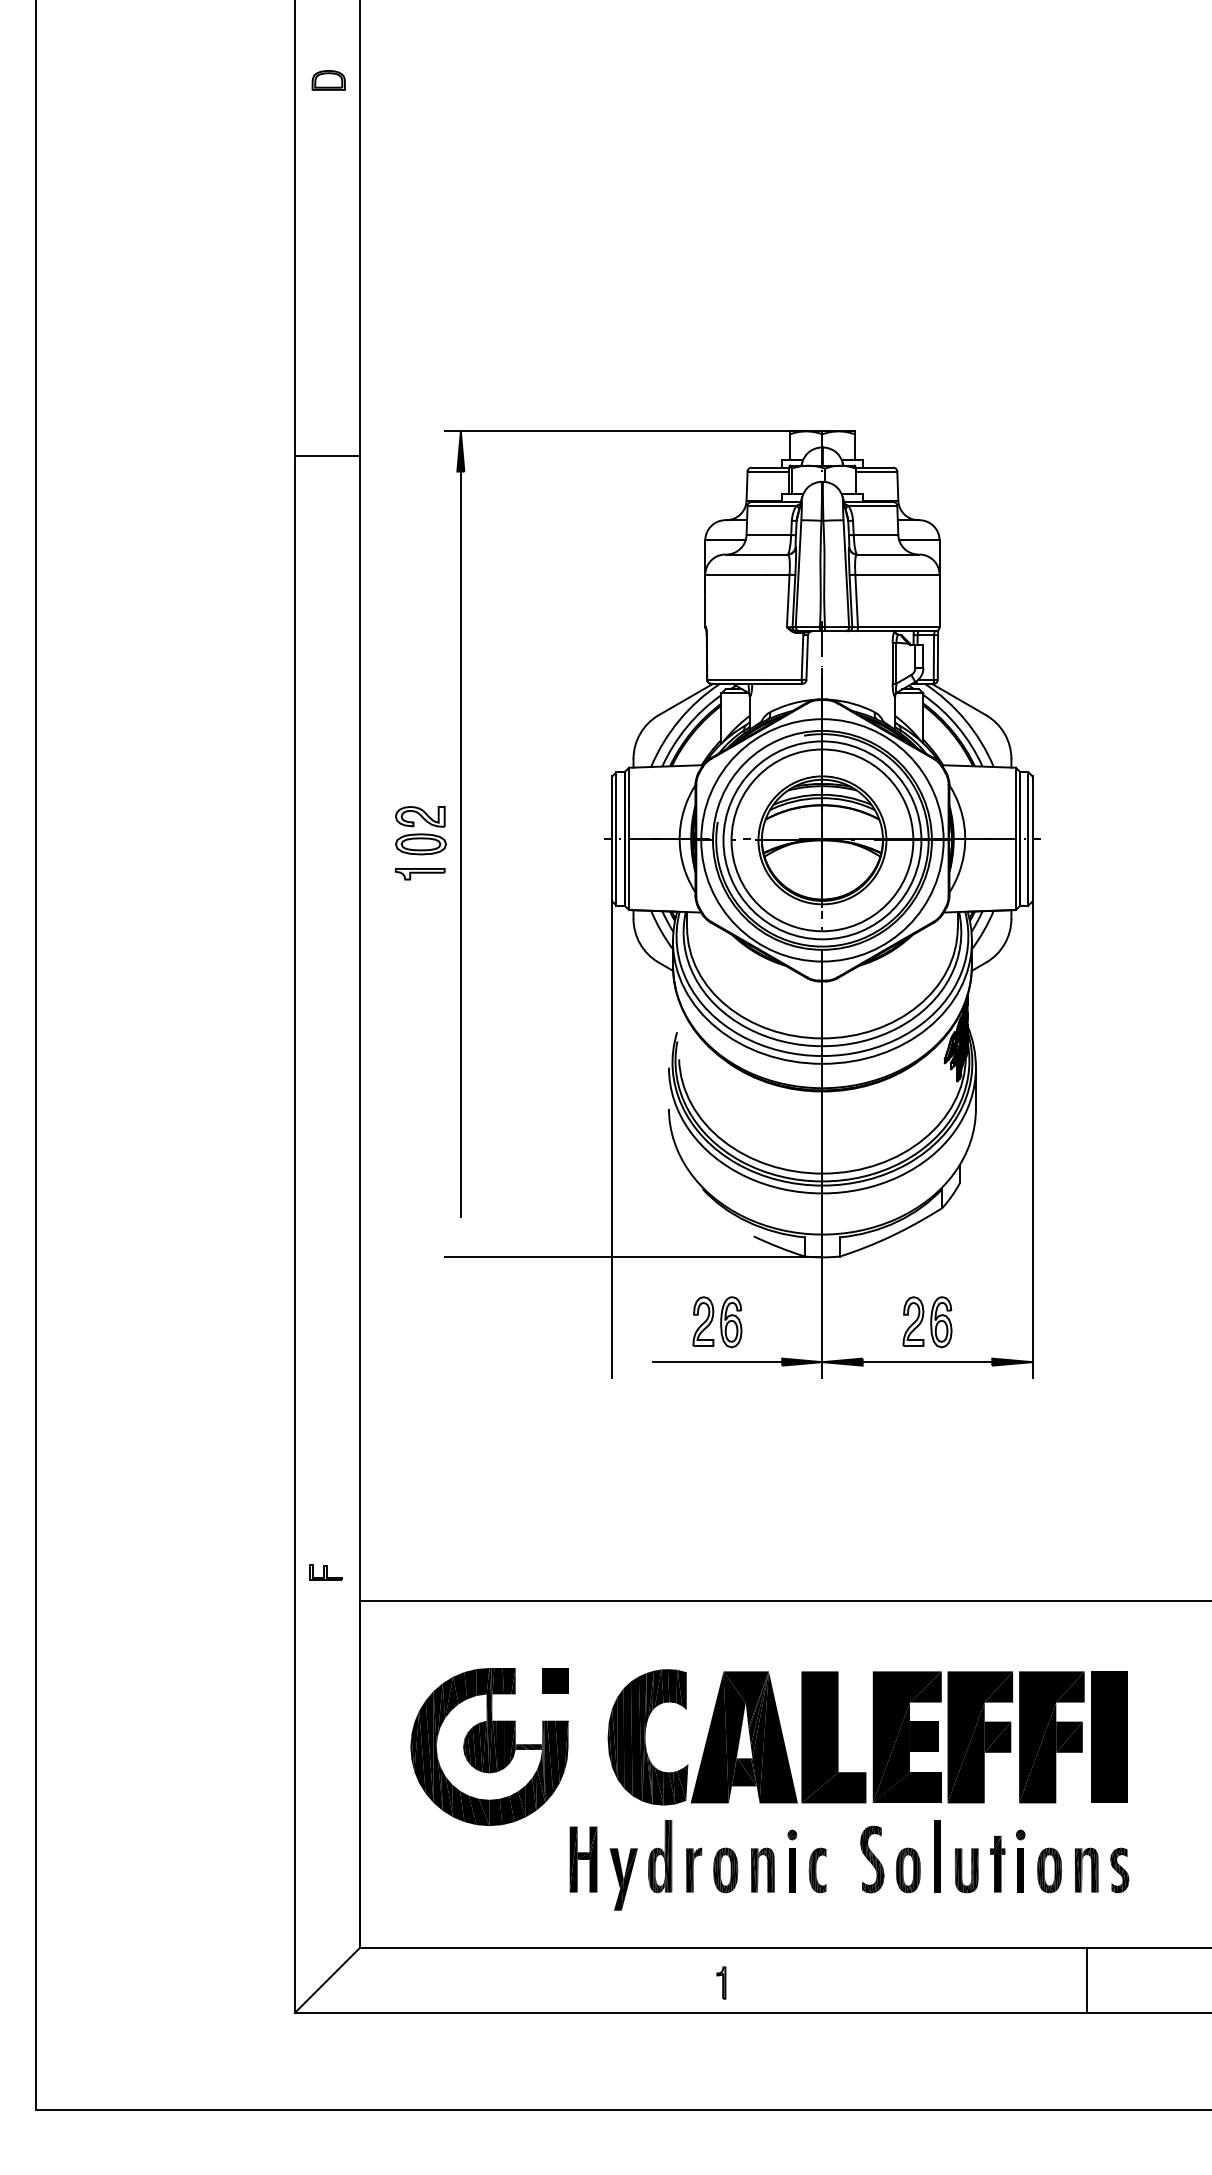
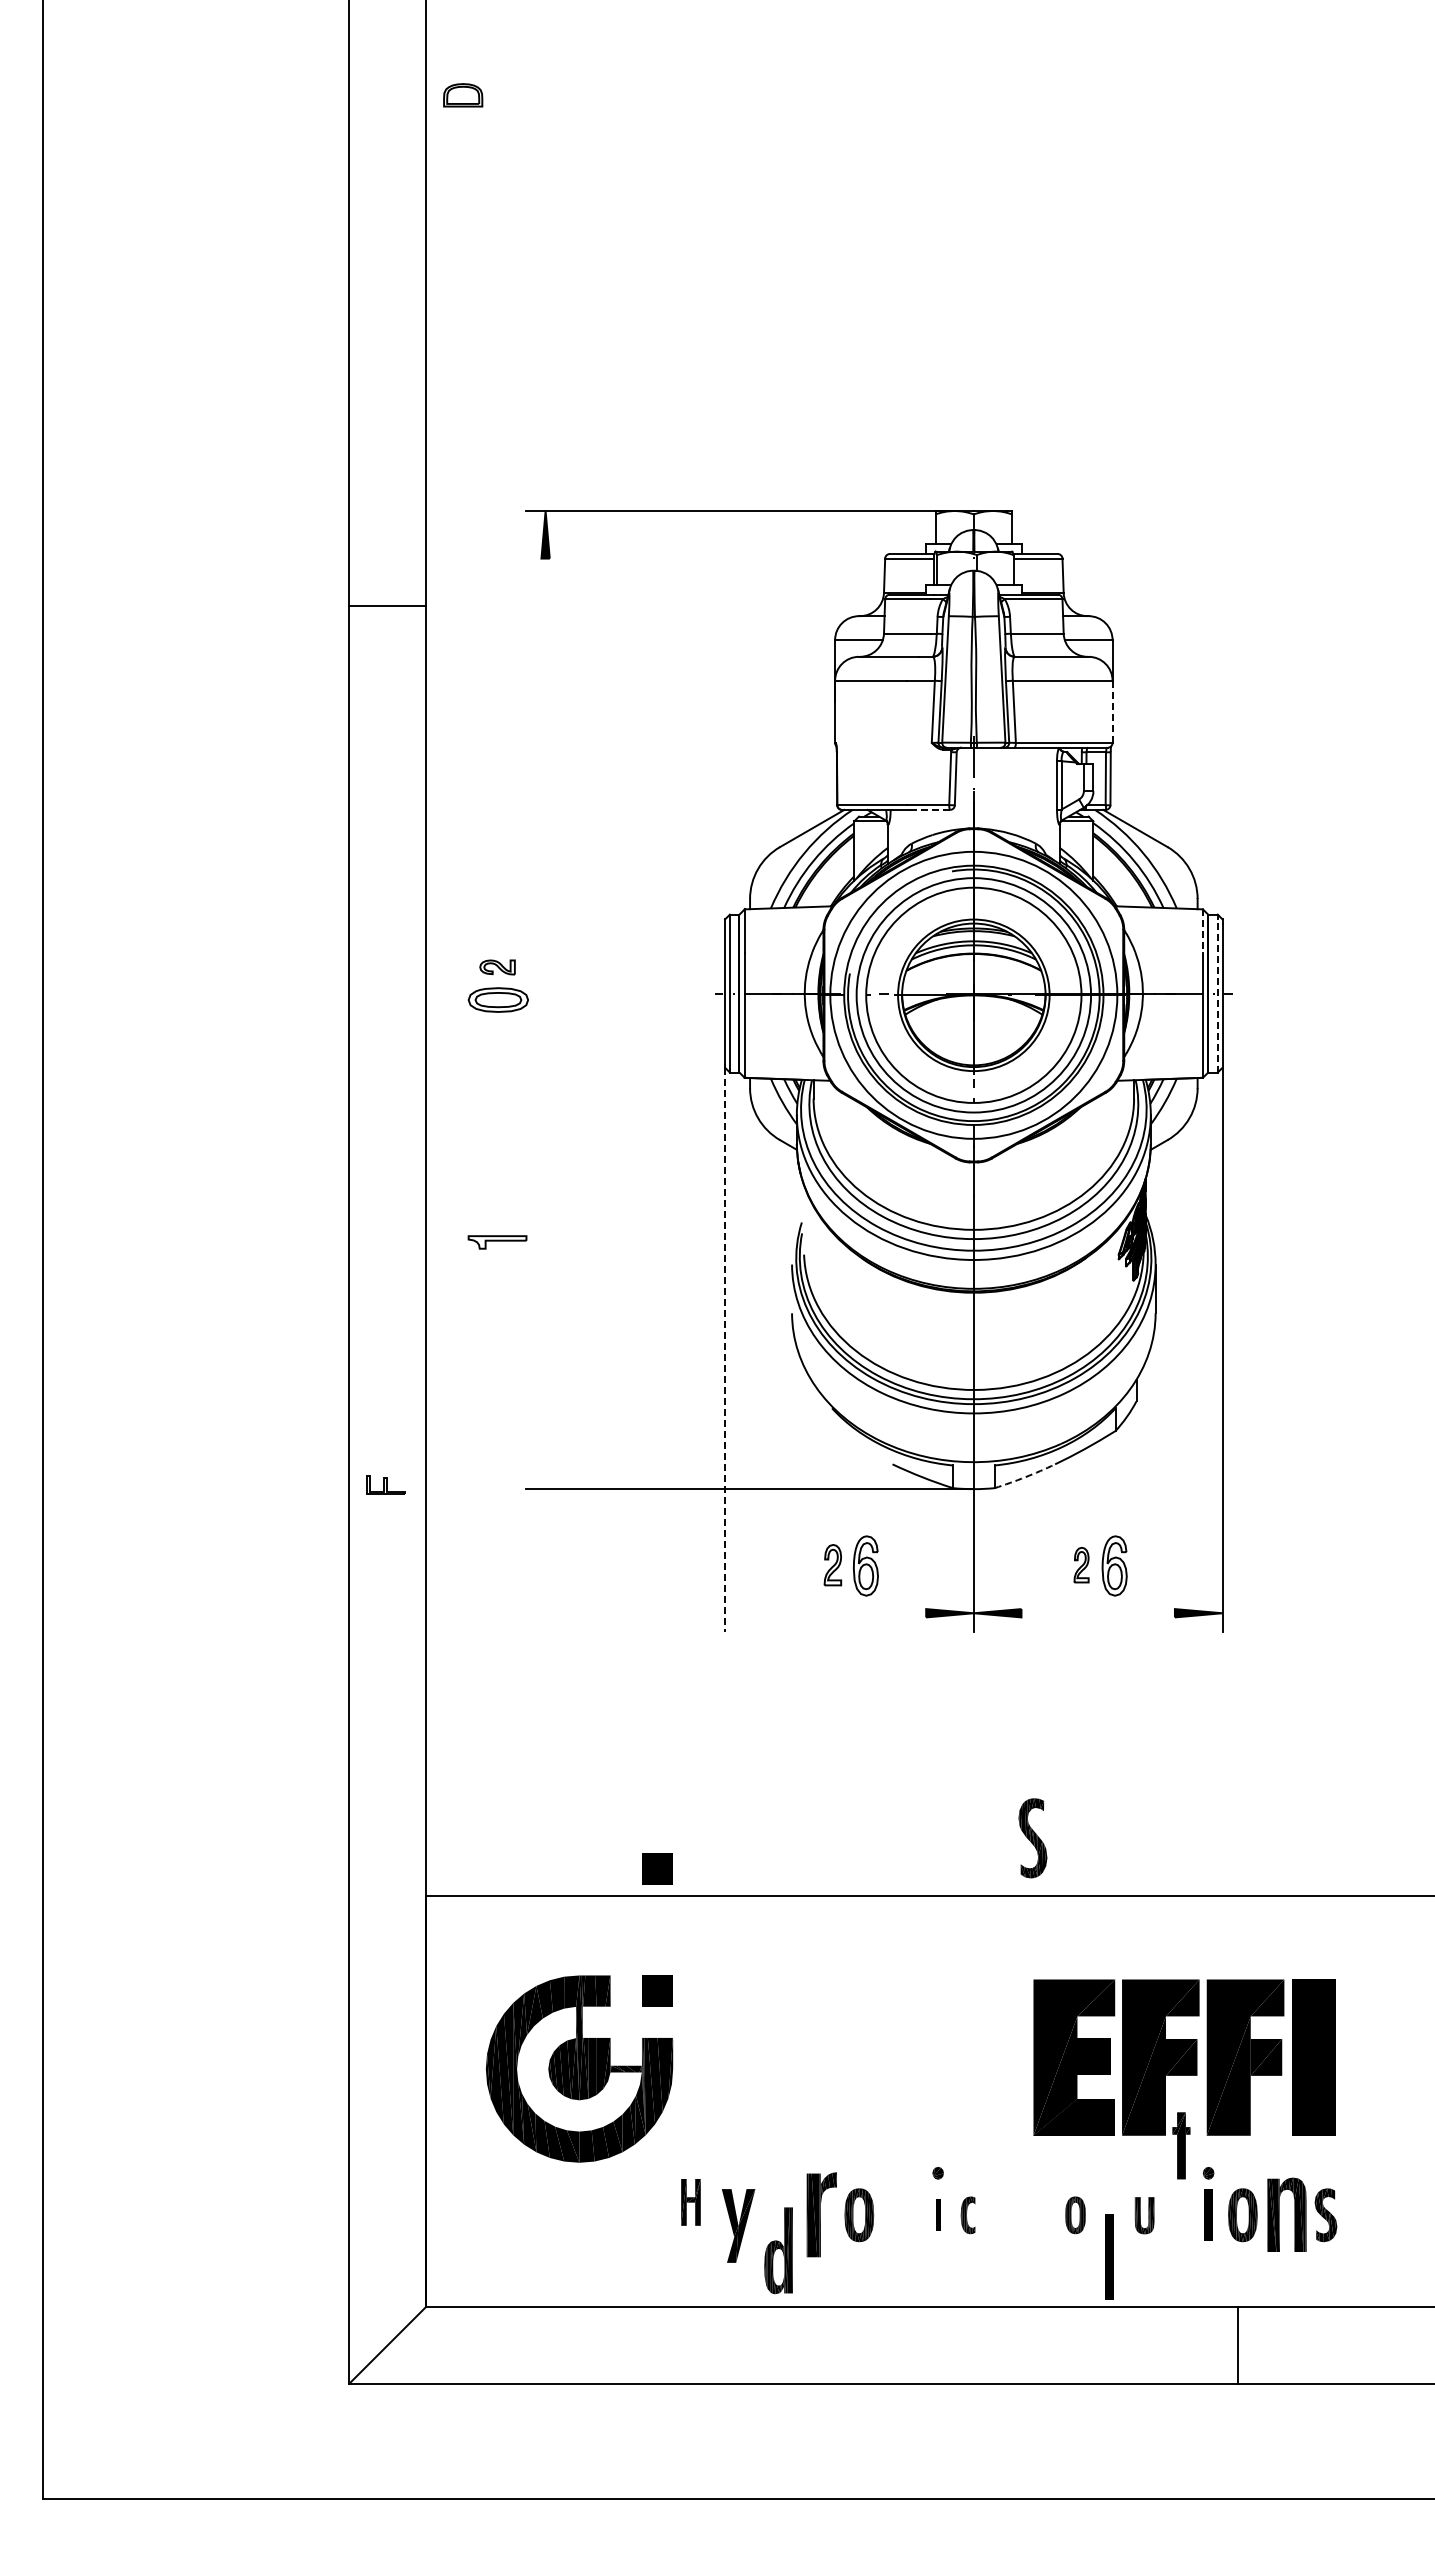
part: (329, 80) -> (463, 95), moved
line: (327, 456) -> (387, 605), moved
line: (939, 601) -> (1112, 712), solid -> dashed
line: (785, 683) -> (930, 809), solid -> dashed
line: (1015, 786) -> (1202, 931), solid -> dashed
part: (420, 816) -> (497, 967), size x0.6
line: (1028, 840) -> (1217, 995), solid -> dashed
line: (460, 843) -> (545, 999), removed
part: (420, 874) -> (497, 1242), moved
line: (612, 1140) -> (725, 1350), solid -> dashed
arc: (866, 1247) -> (1025, 1477), solid -> dashed
part: (703, 1320) -> (832, 1564), size x0.7
part: (913, 1320) -> (1081, 1564), size x0.6
line: (717, 1362) -> (849, 1613), removed
line: (926, 1362) -> (1097, 1613), removed
part: (325, 1571) -> (385, 1484), moved
part: (555, 1577) -> (657, 1868), added
part: (736, 1737) -> (872, 2057), removed
part: (937, 1855) -> (1109, 2256), moved
part: (660, 1856) -> (778, 2250), moved
part: (583, 1859) -> (690, 2202), size x0.6
part: (871, 1859) -> (1032, 1838), moved
part: (997, 1863) -> (1181, 2145), moved
part: (693, 1869) -> (821, 2214), size x1.6
part: (763, 1869) -> (903, 2214), removed
part: (792, 1869) -> (938, 2214), size x0.6
part: (1086, 1869) -> (1286, 2214), size x1.4
part: (817, 1870) -> (967, 2215), size x0.7
part: (908, 1870) -> (1075, 2215), size x0.7
part: (966, 1870) -> (1144, 2215), size x0.7
line: (1086, 1980) -> (1237, 2345), moved
part: (720, 1982) -> (853, 2348), removed

